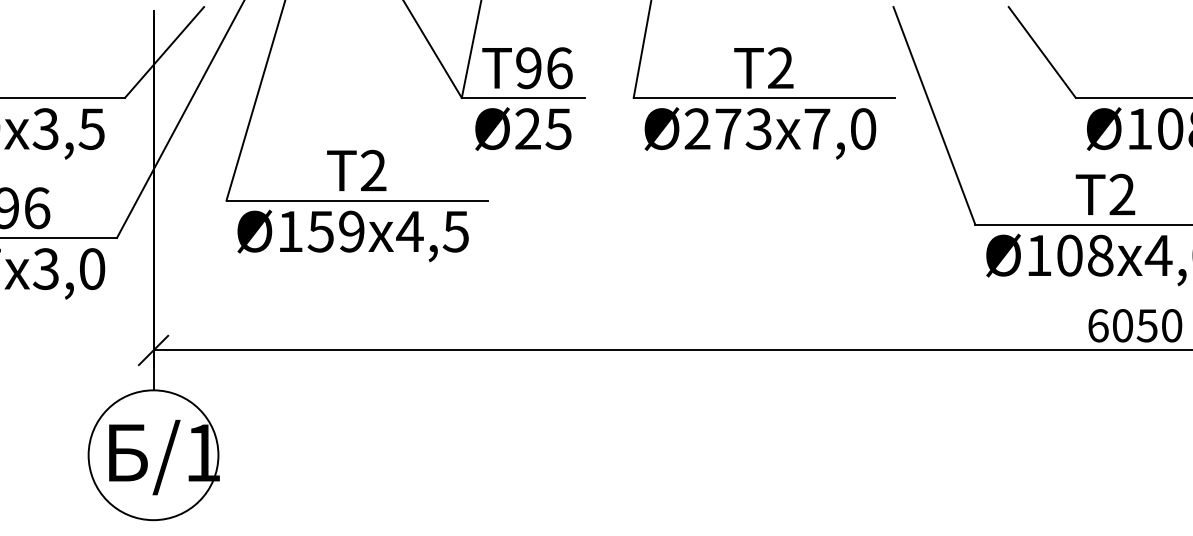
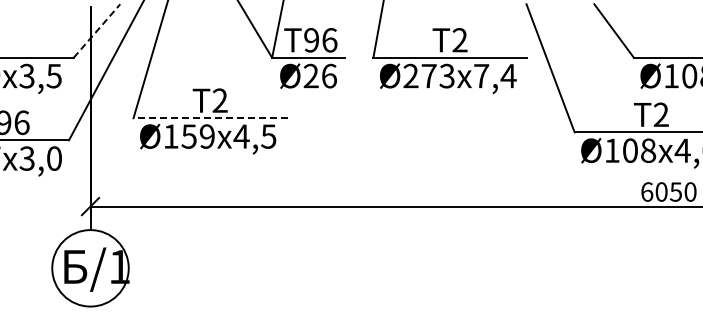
line: (165, 53) -> (97, 31), solid -> dashed
text: (557, 127) -> (328, 75), Ø25 -> Ø26
text: (862, 127) -> (508, 75), 7,0 -> 7,4
line: (357, 200) -> (210, 118), solid -> dashed

